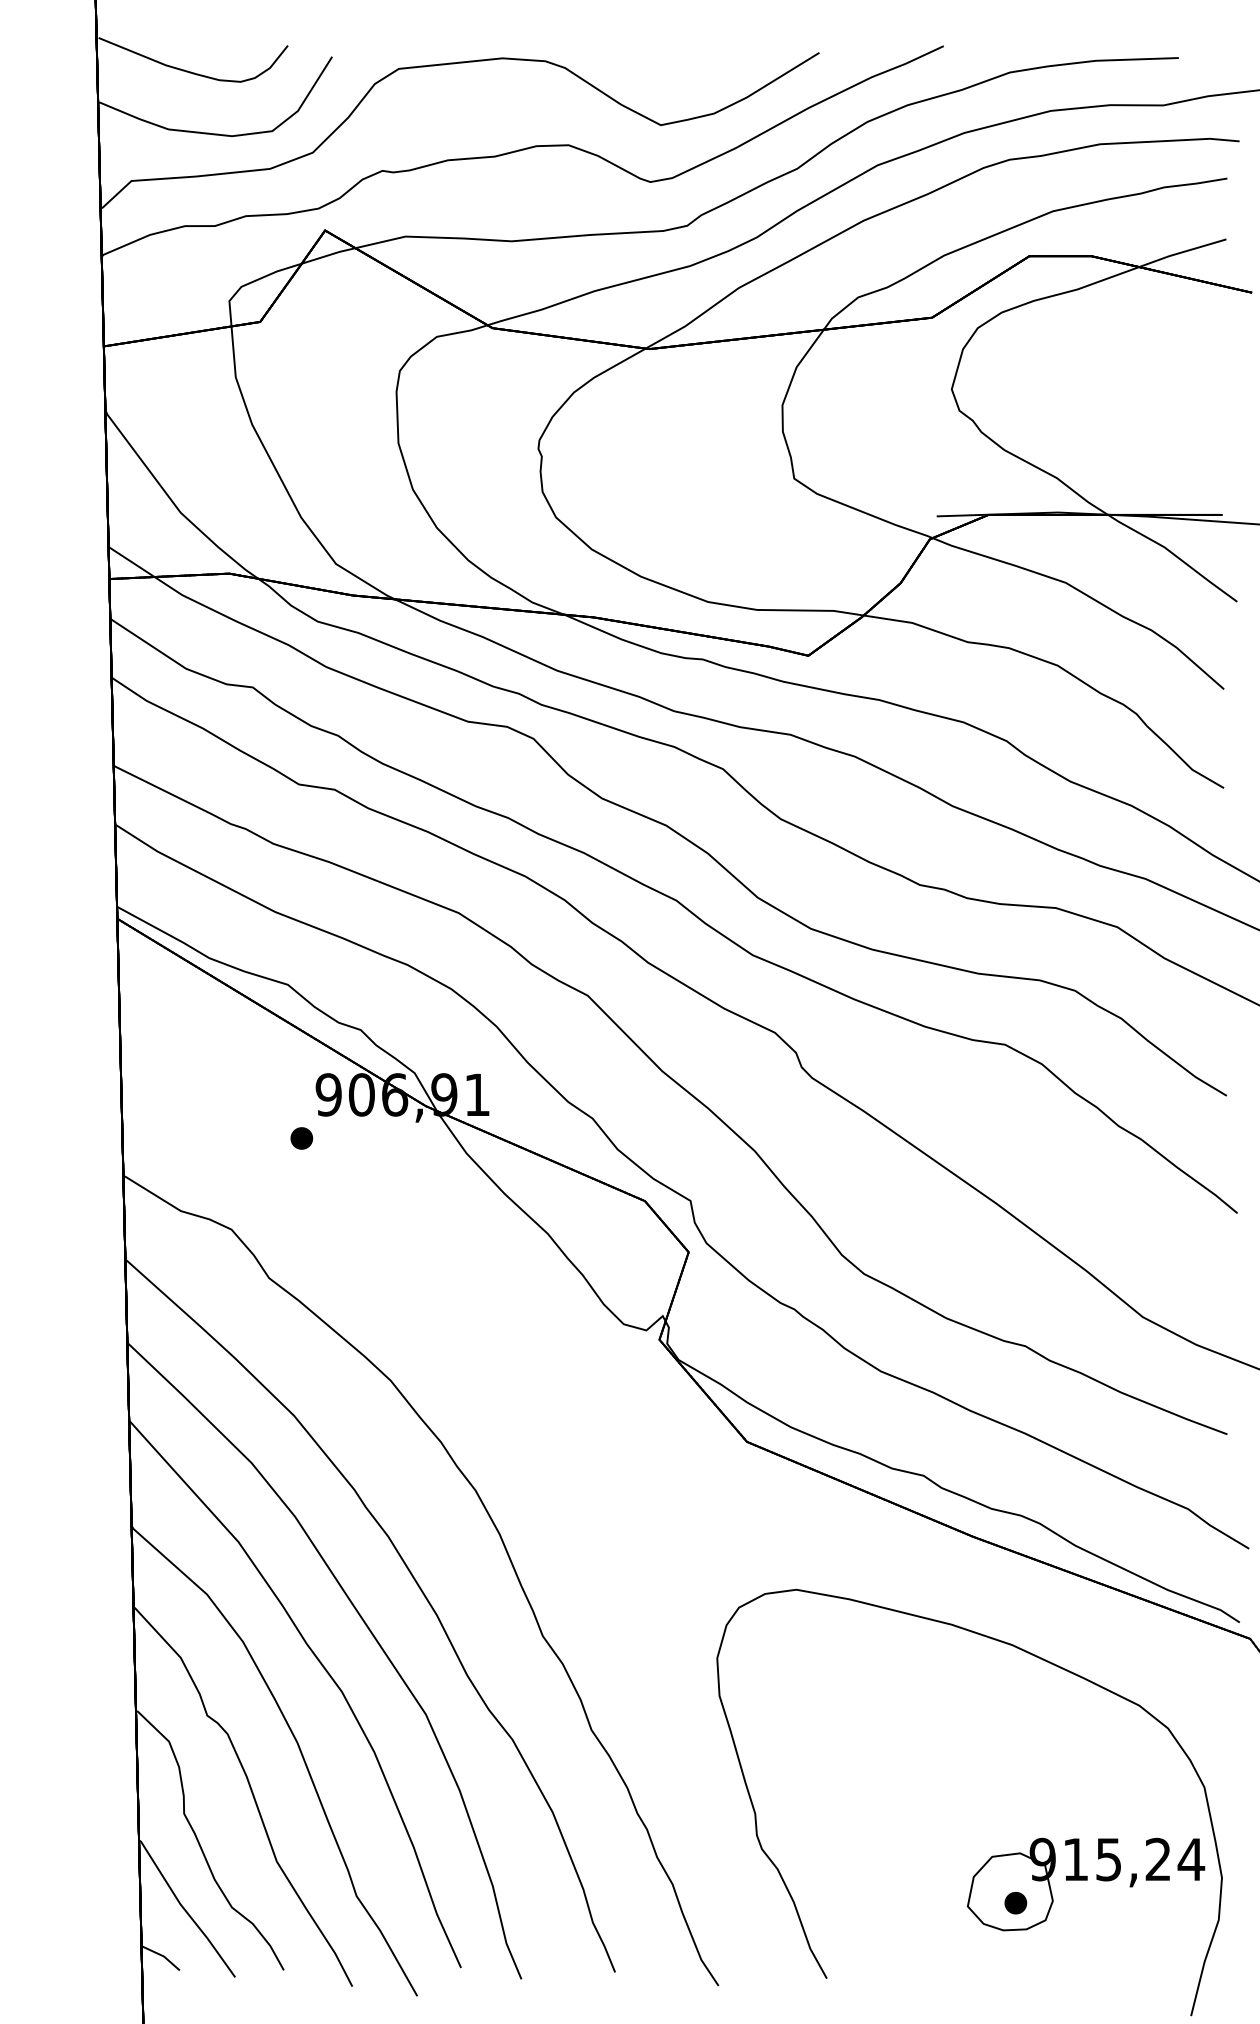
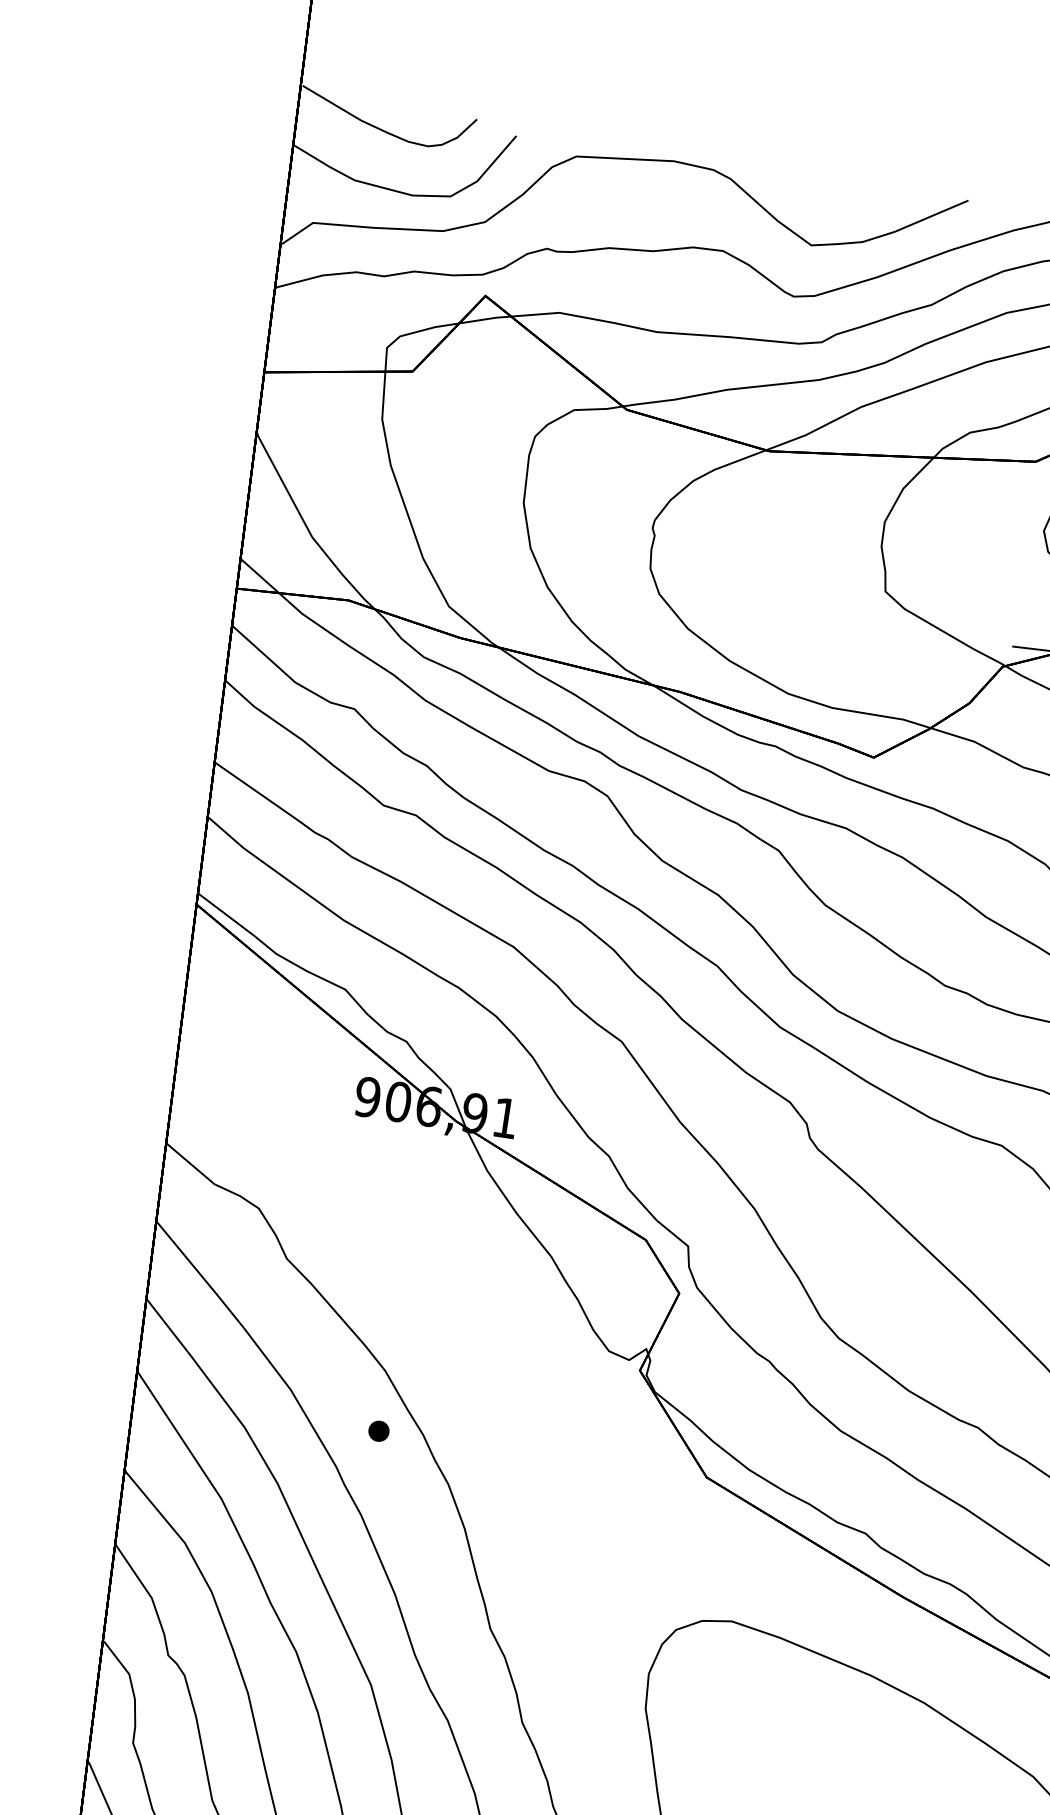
part: (301, 1138) -> (378, 1431), moved

